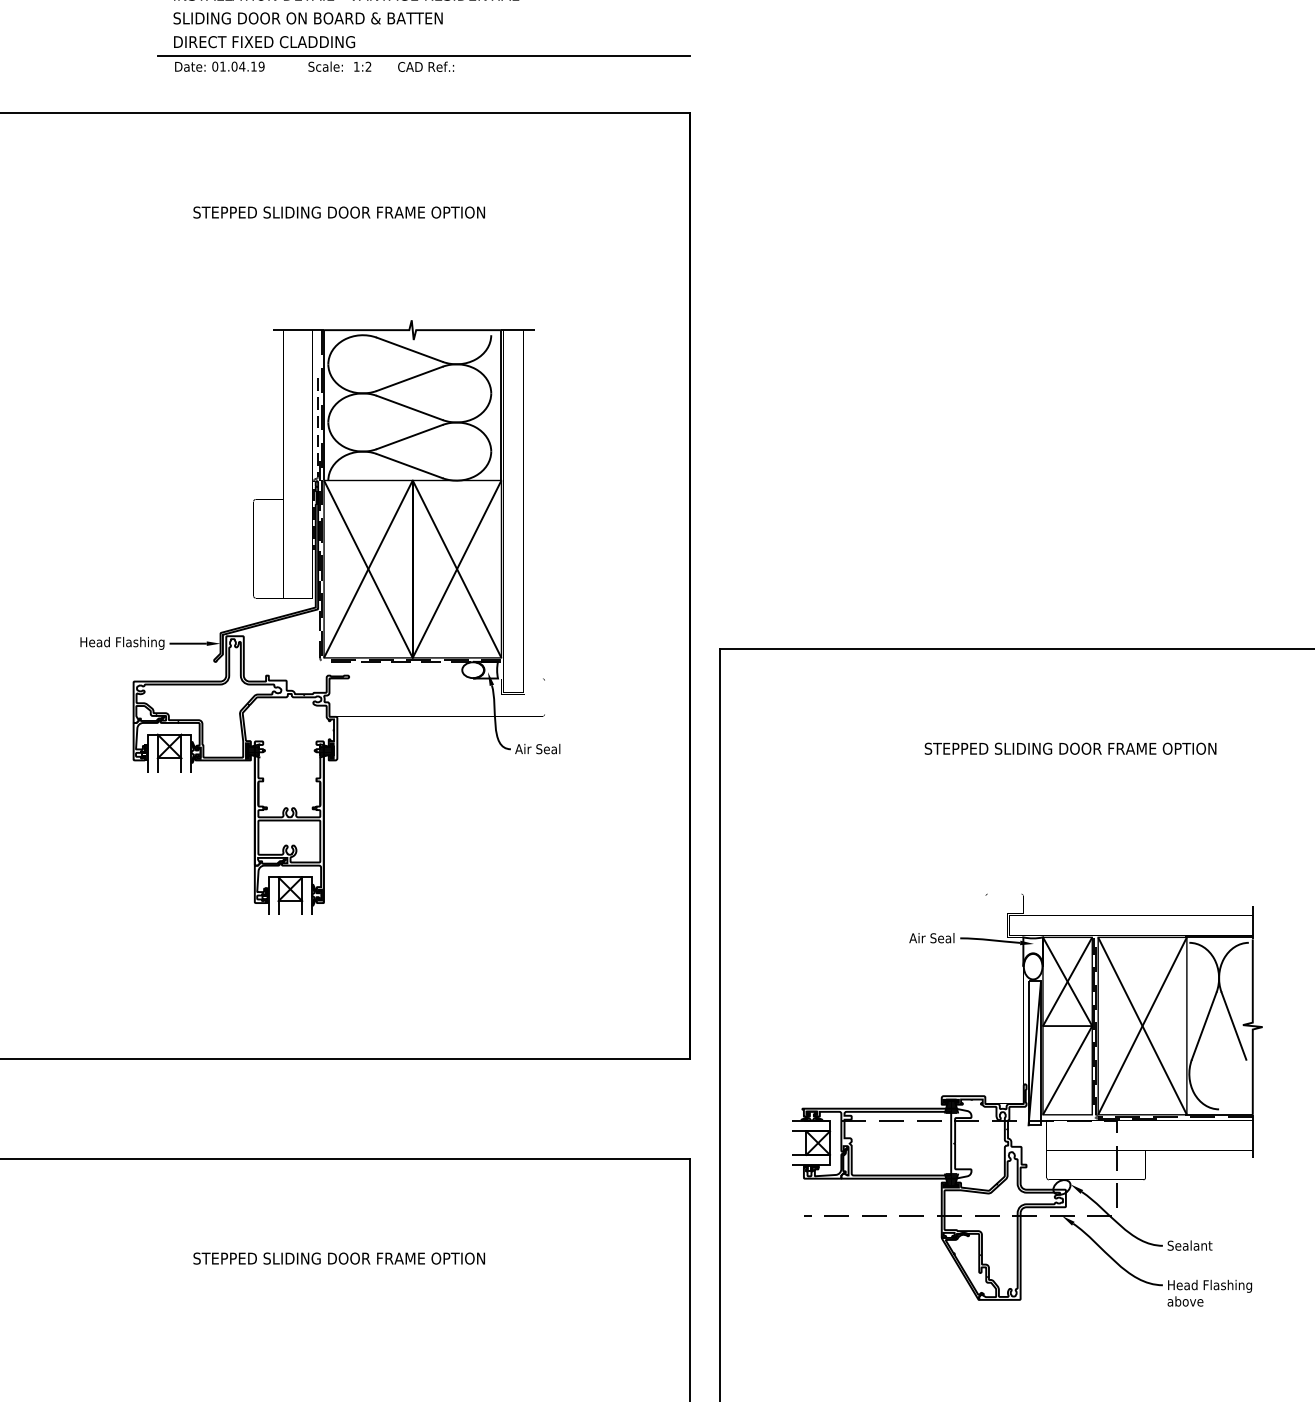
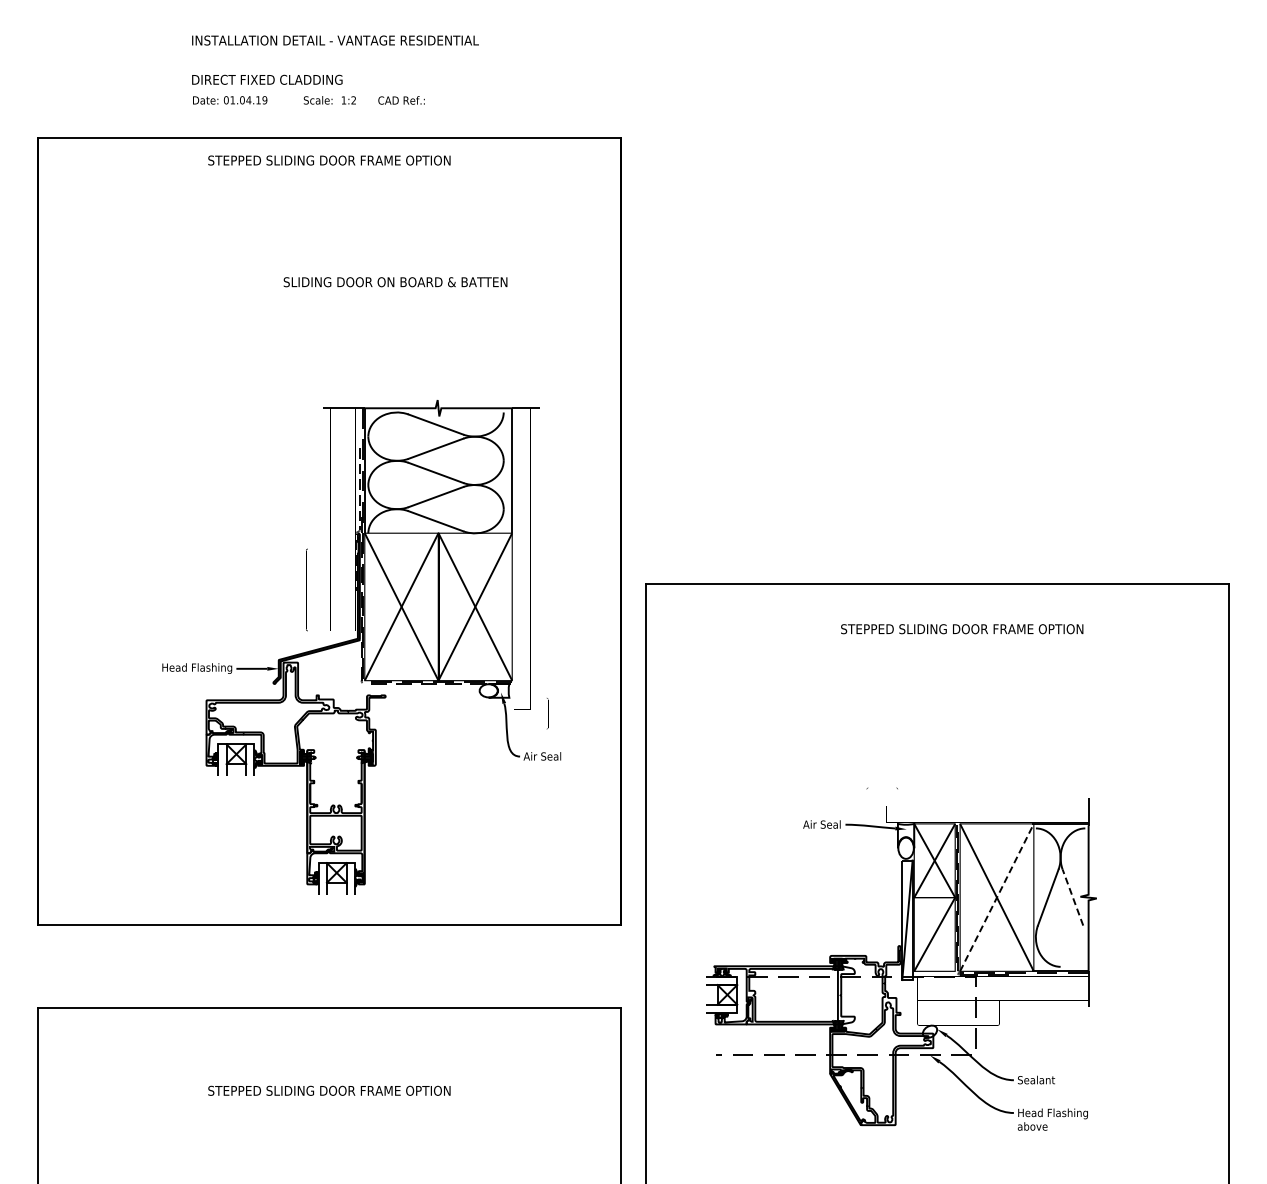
text: (308, 18) -> (395, 282), moved
line: (423, 56) -> (399, 91), removed
text: (339, 212) -> (329, 160), moved
part: (320, 618) -> (361, 647), moved
text: (1070, 749) -> (962, 629), moved
line: (1143, 1025) -> (997, 897), solid -> dashed
line: (1233, 1025) -> (1072, 897), solid -> dashed

